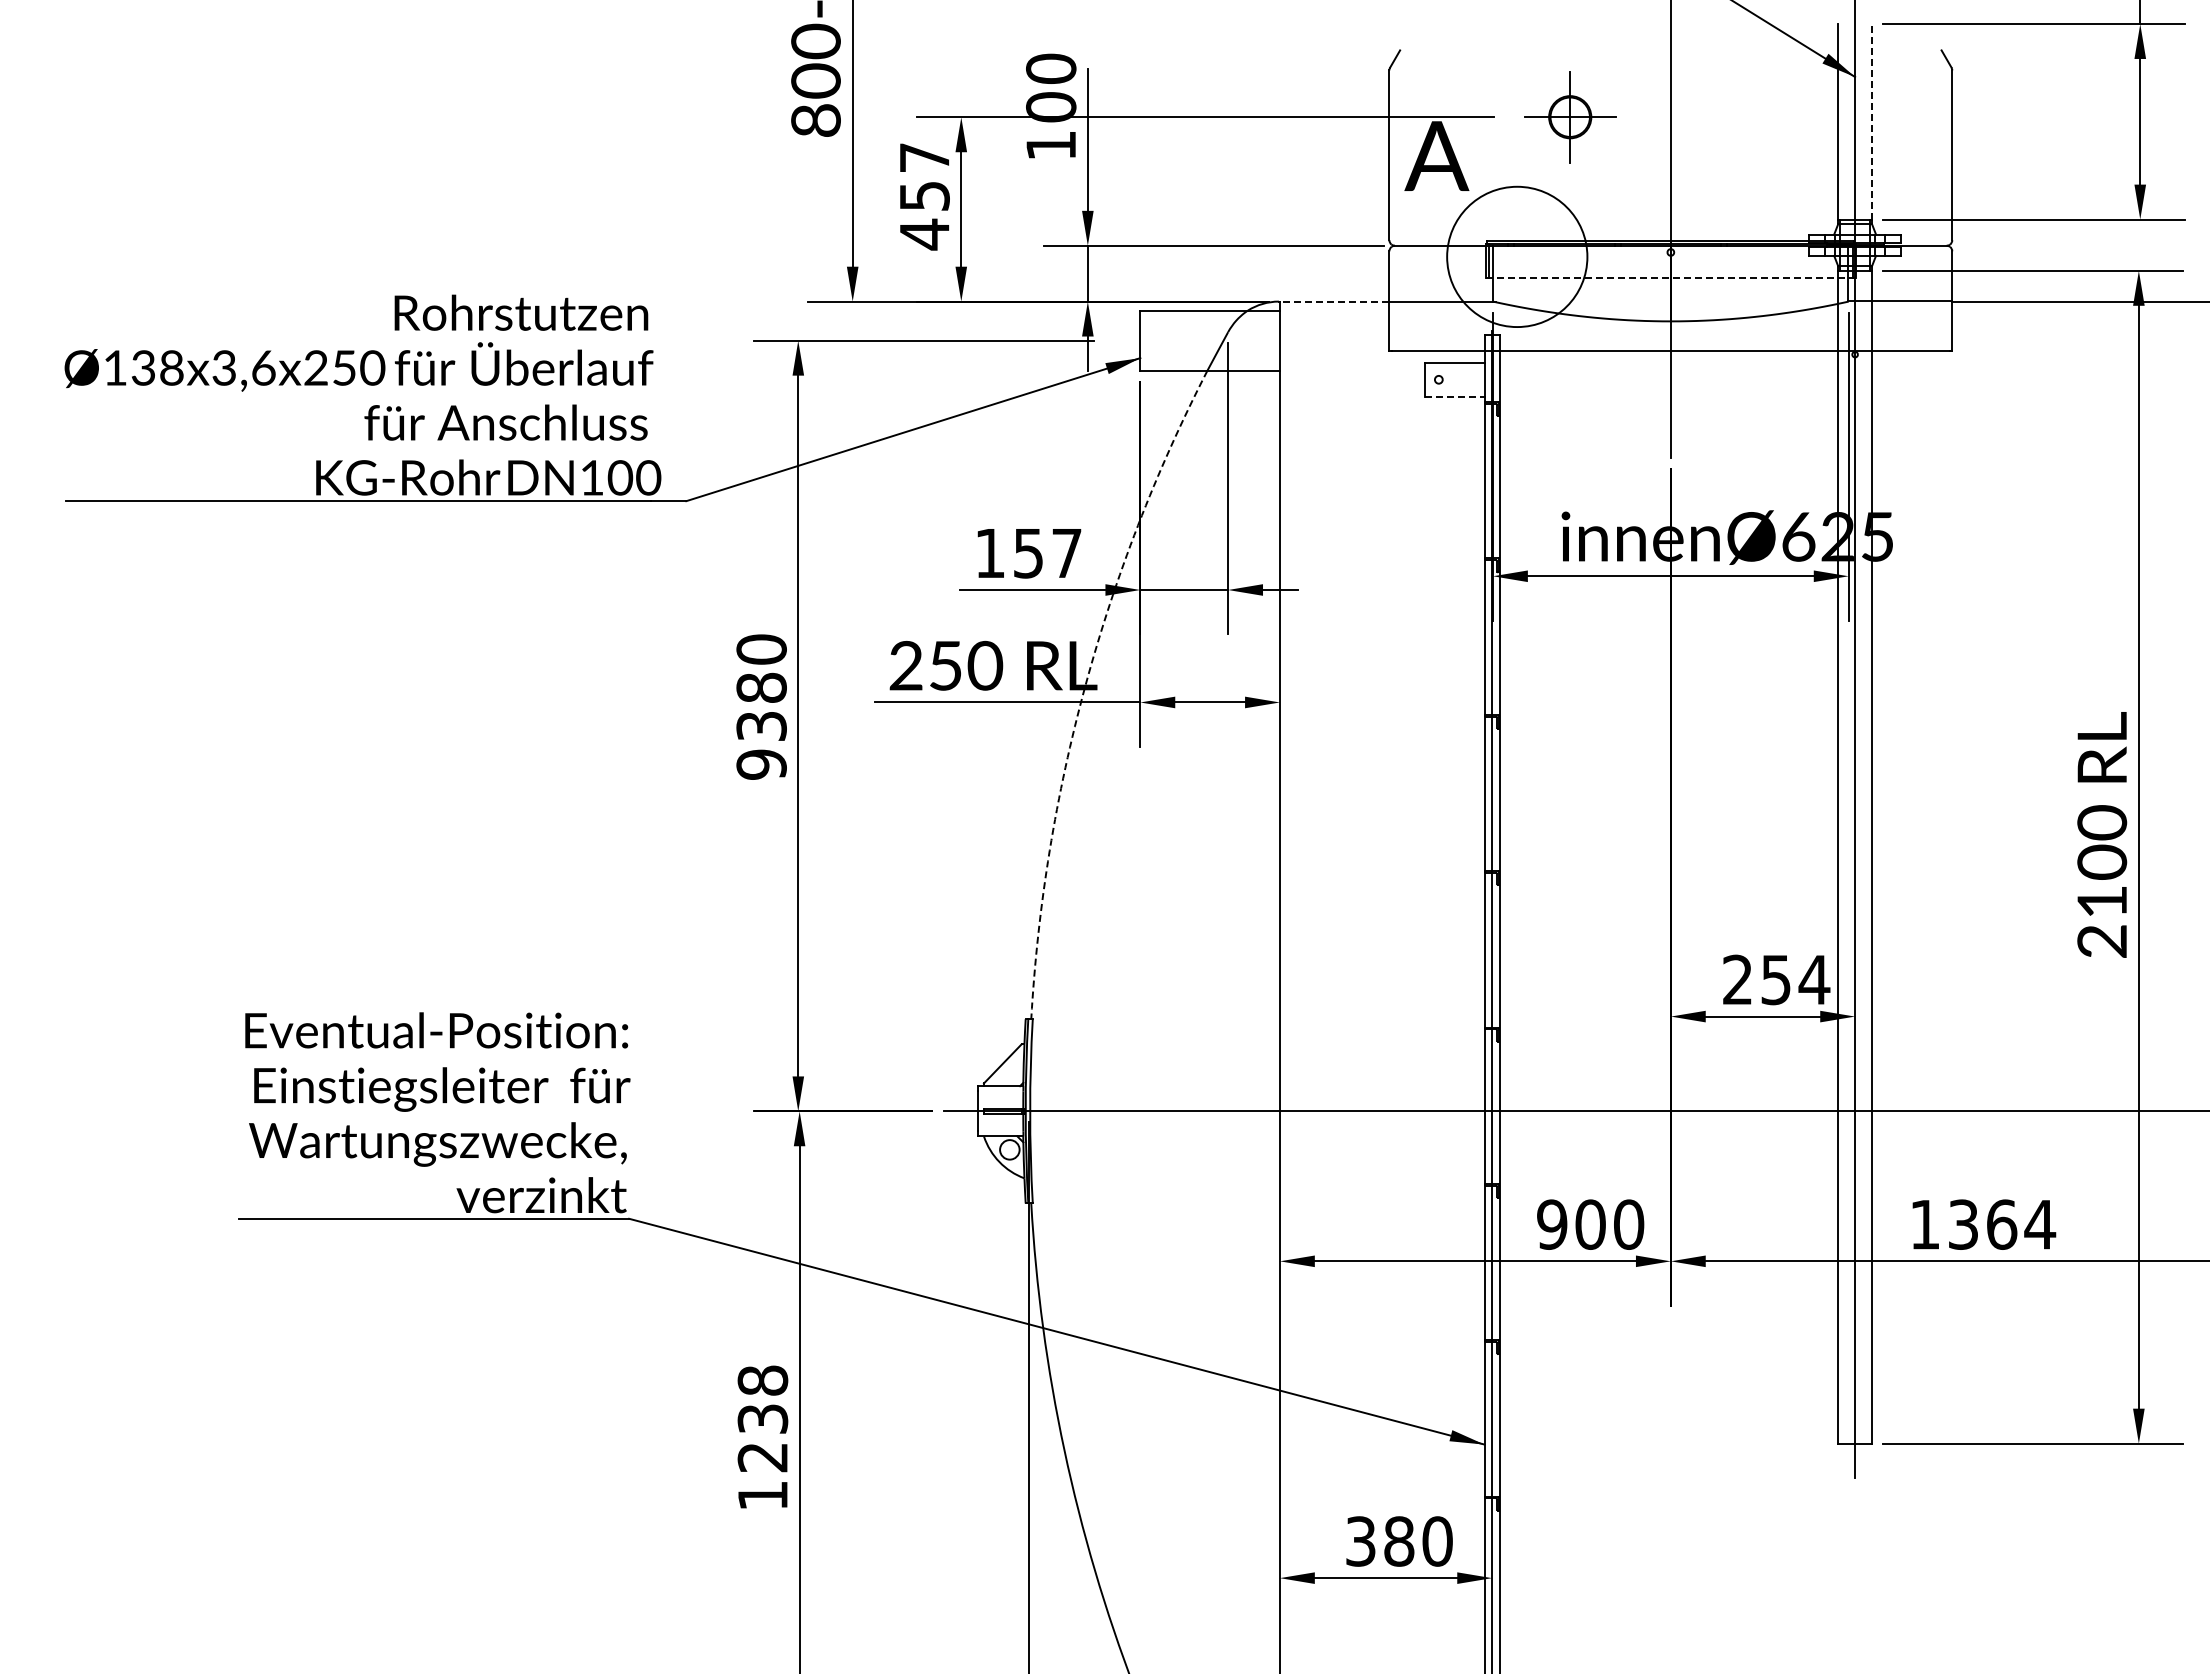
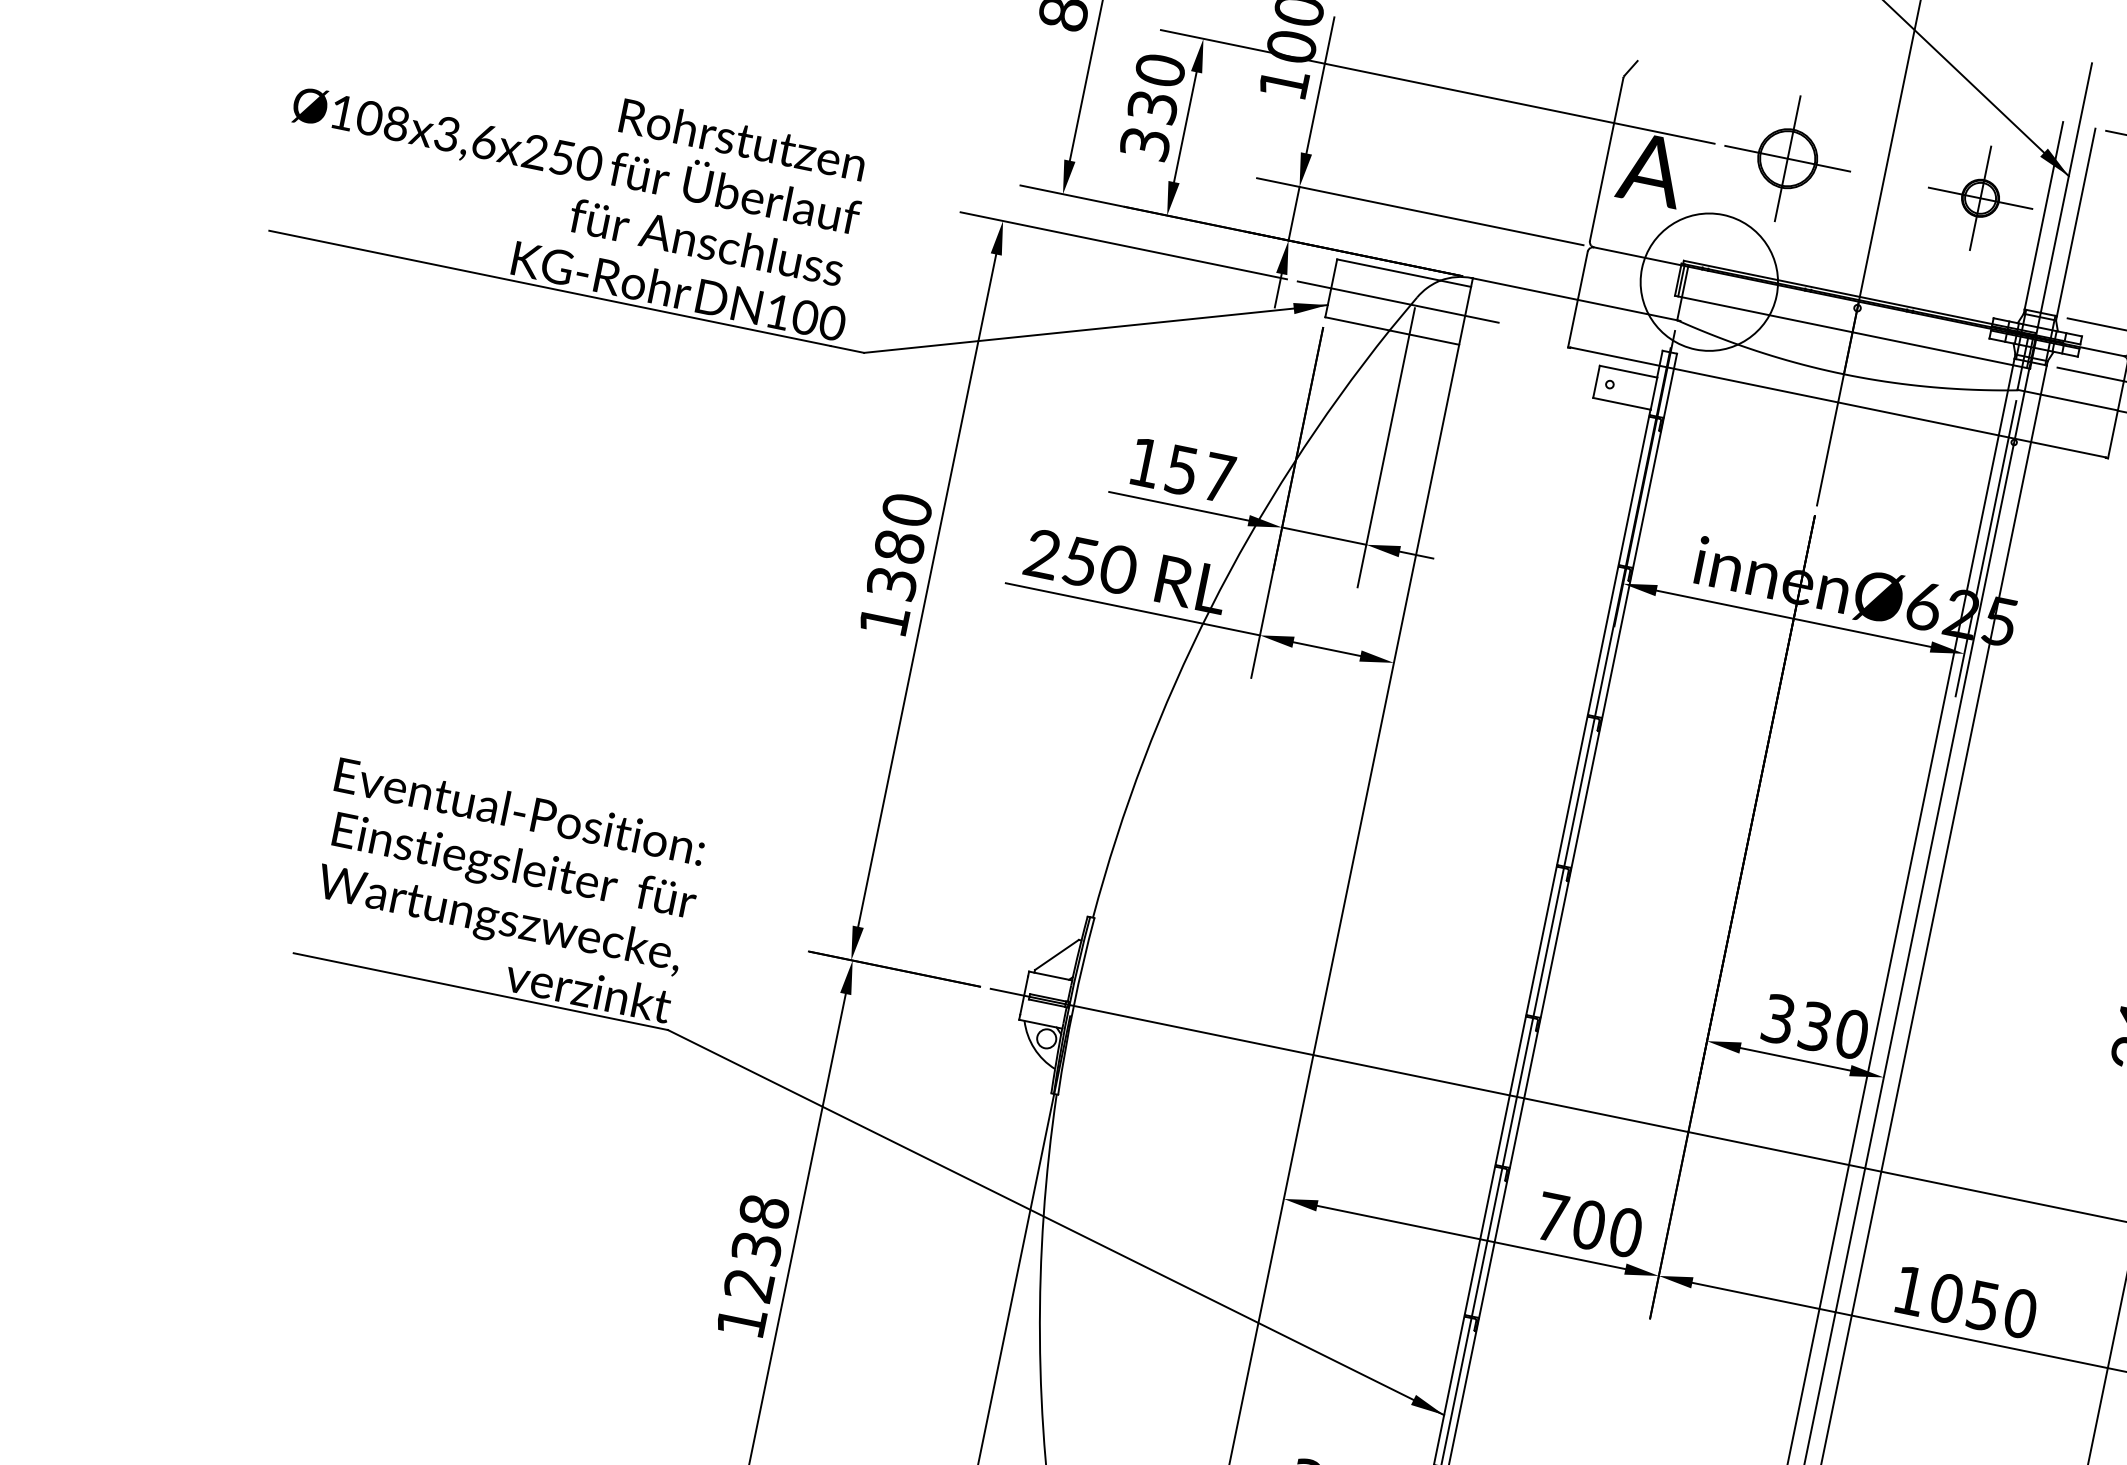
part: (1569, 116) -> (1787, 157), size x1.43
part: (1770, 116) -> (1979, 197), added
line: (1871, 121) -> (2075, 222), dashed -> solid
text: (924, 196) -> (1152, 107), 457 -> 330
line: (1671, 277) -> (1853, 332), dashed -> solid
line: (1334, 301) -> (1525, 288), dashed -> solid
line: (1209, 340) -> (1397, 301), added
text: (143, 367) -> (369, 117), Ø138x3,6x250 -> Ø108x3,6x250
line: (1454, 396) -> (1621, 403), dashed -> solid
arc: (1085, 685) -> (1210, 608), dashed -> solid
text: (761, 764) -> (884, 620), 9380 -> 1380
text: (1776, 979) -> (1815, 1026), 254 -> 330
text: (1552, 1224) -> (1552, 1217), 900 -> 700
text: (2002, 1224) -> (1984, 1305), 1364 -> 1050

